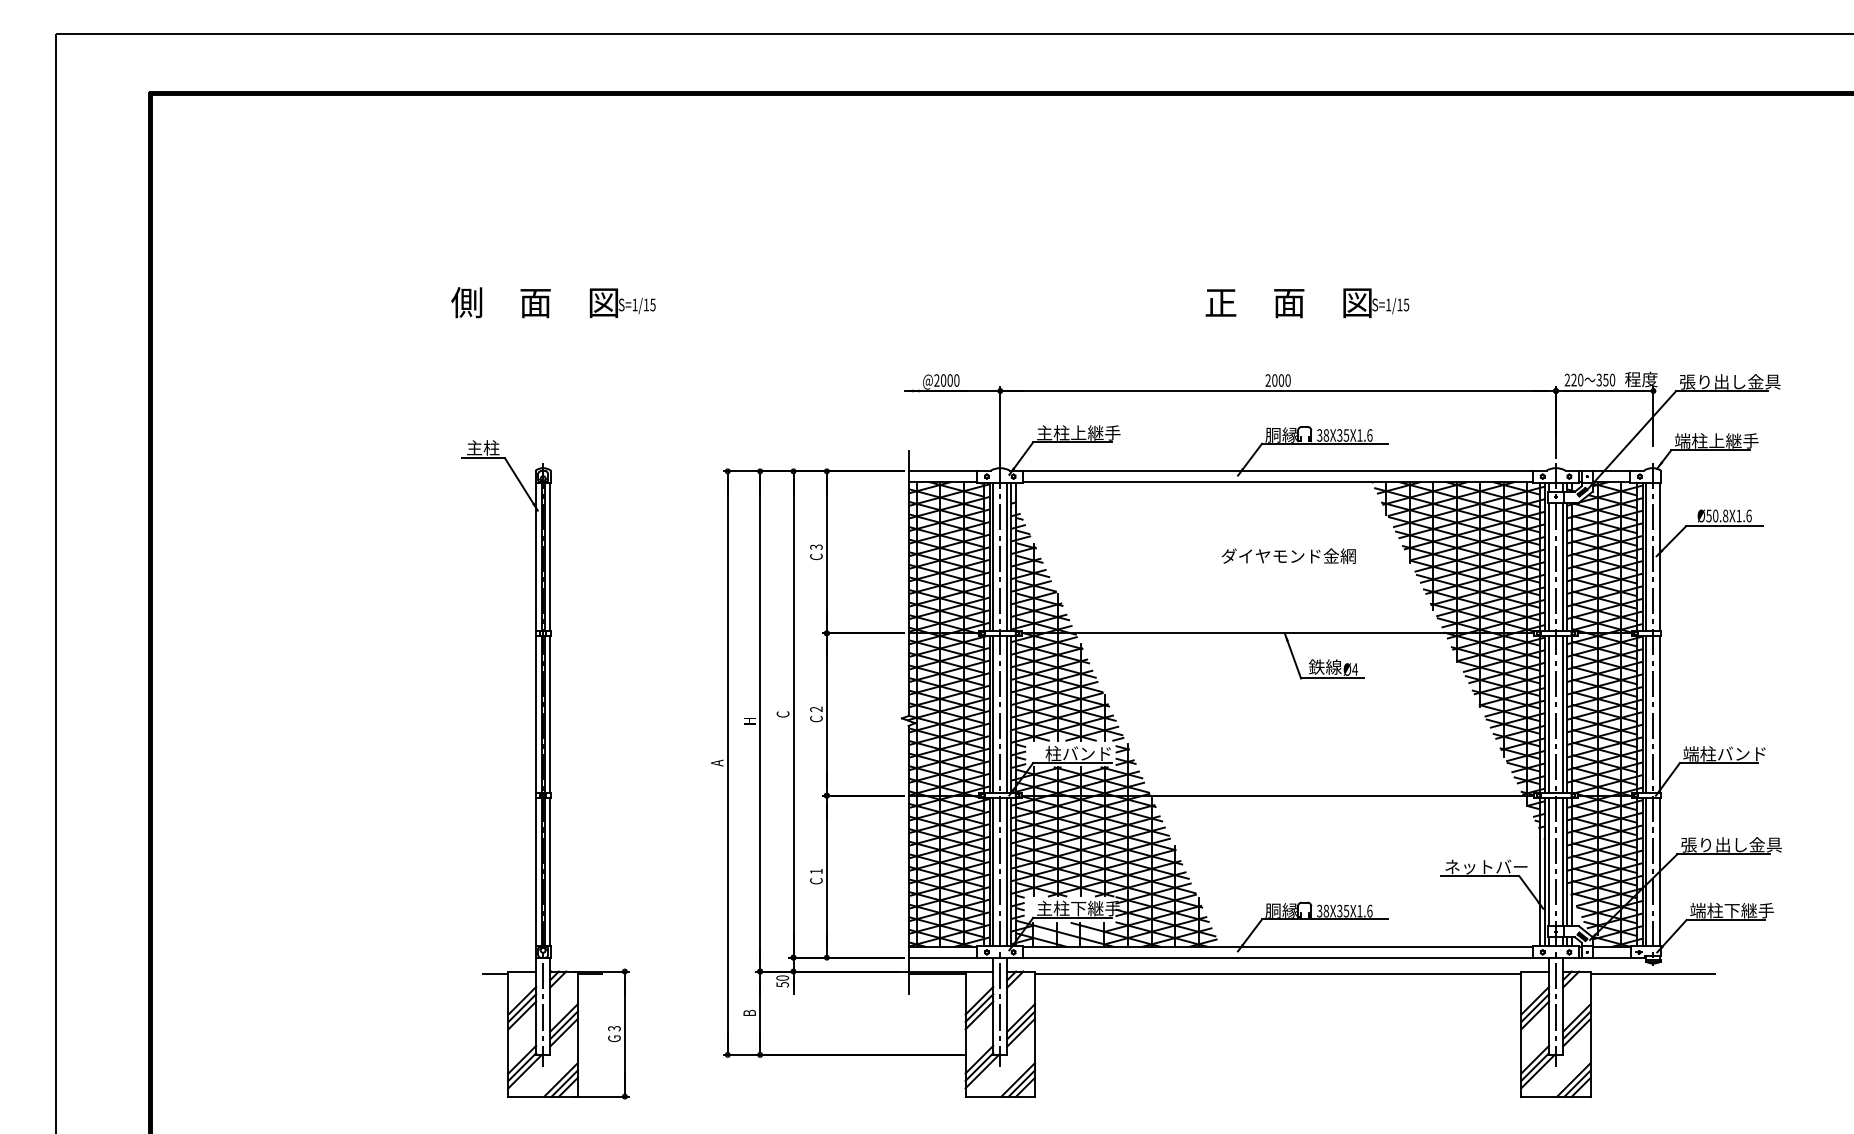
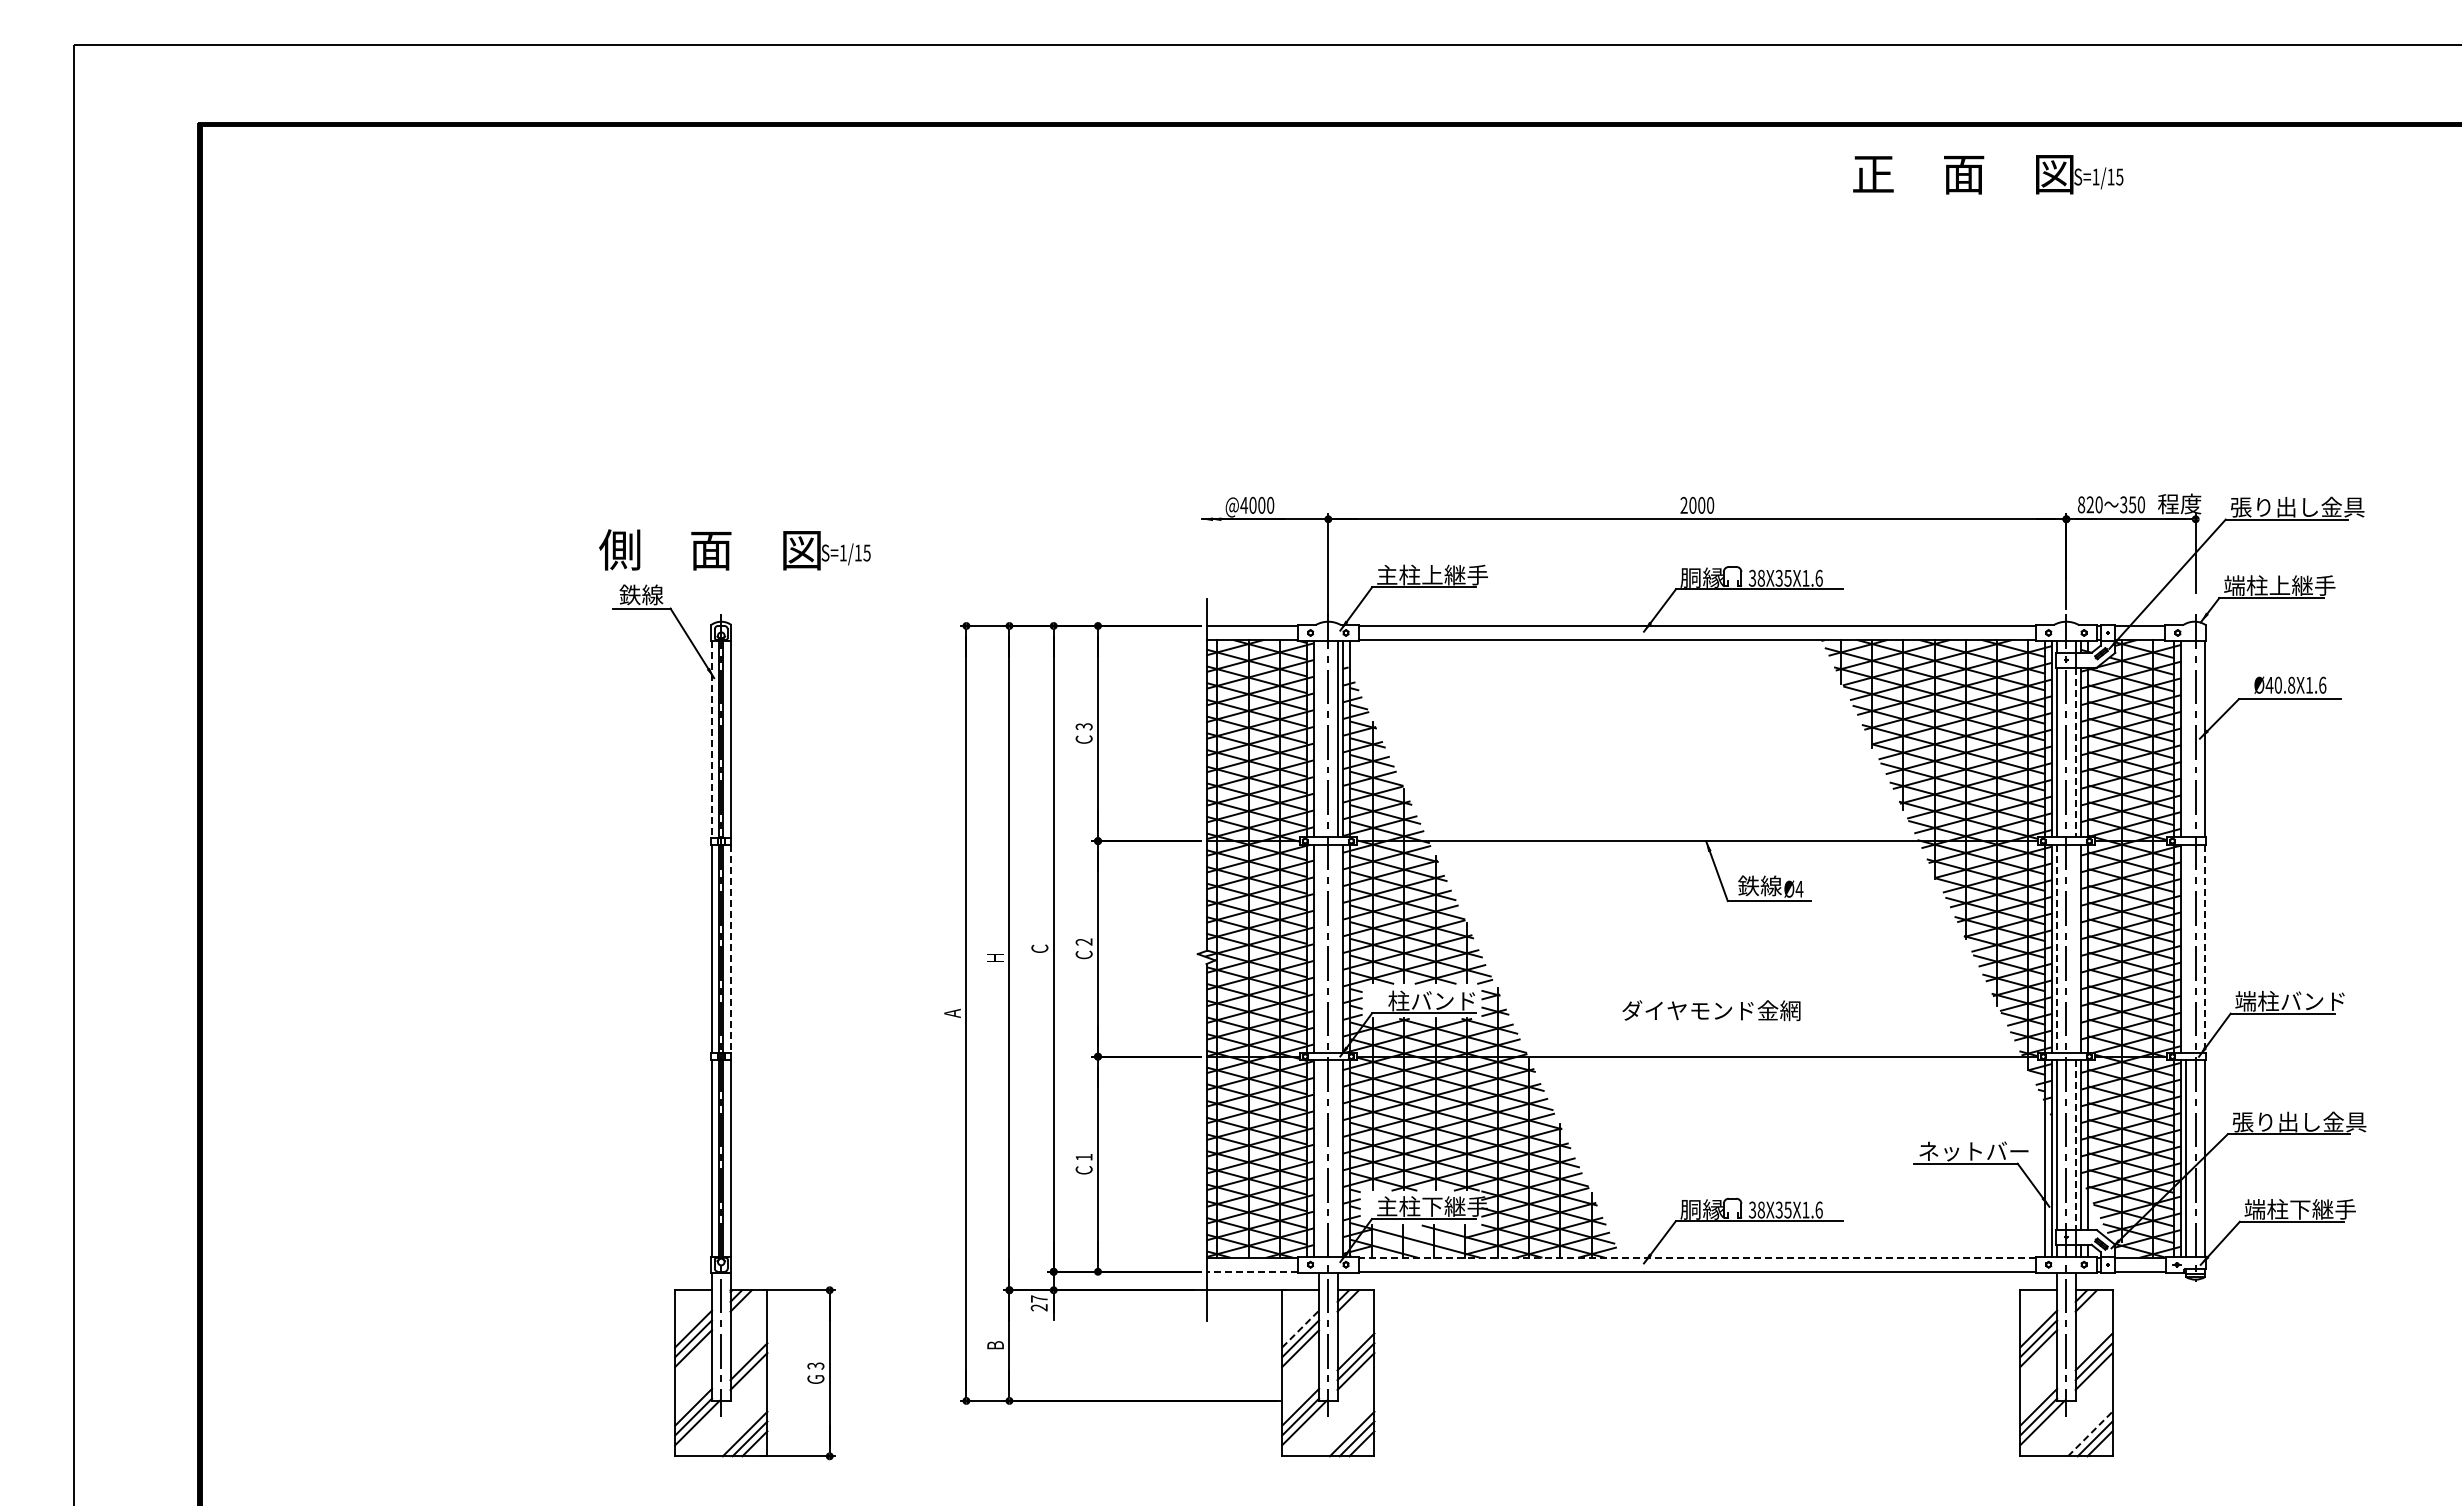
text: (553, 302) -> (734, 549), moved
text: (1307, 303) -> (1988, 174), moved
text: (937, 379) -> (1244, 504), @2000 -> @4000
text: (1567, 379) -> (2081, 504), 220 -> 820
text: (483, 447) -> (641, 594), 主柱 -> 鉄線
text: (1708, 516) -> (2269, 685), Ø50.8X1.6 -> Ø40.8X1.6
line: (536, 556) -> (712, 739), solid -> dashed
line: (993, 556) -> (1319, 738), removed
text: (1288, 556) -> (1711, 1010), moved
line: (1646, 556) -> (2186, 738), removed
line: (1562, 566) -> (2075, 752), solid -> dashed
line: (550, 714) -> (730, 949), solid -> dashed
line: (993, 714) -> (1319, 948), removed
line: (1007, 714) -> (1337, 948), removed
line: (1549, 714) -> (2057, 949), solid -> dashed
line: (1562, 714) -> (2075, 948), removed
line: (1646, 714) -> (2186, 948), removed
line: (1660, 714) -> (2204, 949), solid -> dashed
line: (1562, 862) -> (2075, 1145), solid -> dashed
line: (993, 872) -> (1319, 1158), removed
line: (1007, 872) -> (1337, 1158), removed
line: (1278, 946) -> (1697, 1257), solid -> dashed
line: (943, 957) -> (1252, 1271), solid -> dashed
line: (495, 973) -> (658, 1293), removed
line: (590, 973) -> (783, 1293), removed
line: (937, 973) -> (1244, 1293), removed
line: (1278, 973) -> (1697, 1293), removed
line: (1652, 973) -> (2194, 1293), removed
text: (782, 981) -> (1038, 1303), 50 -> 27
line: (980, 1000) -> (1301, 1328), solid -> dashed
line: (563, 1017) -> (748, 1351), removed
line: (1574, 1079) -> (2090, 1433), solid -> dashed

